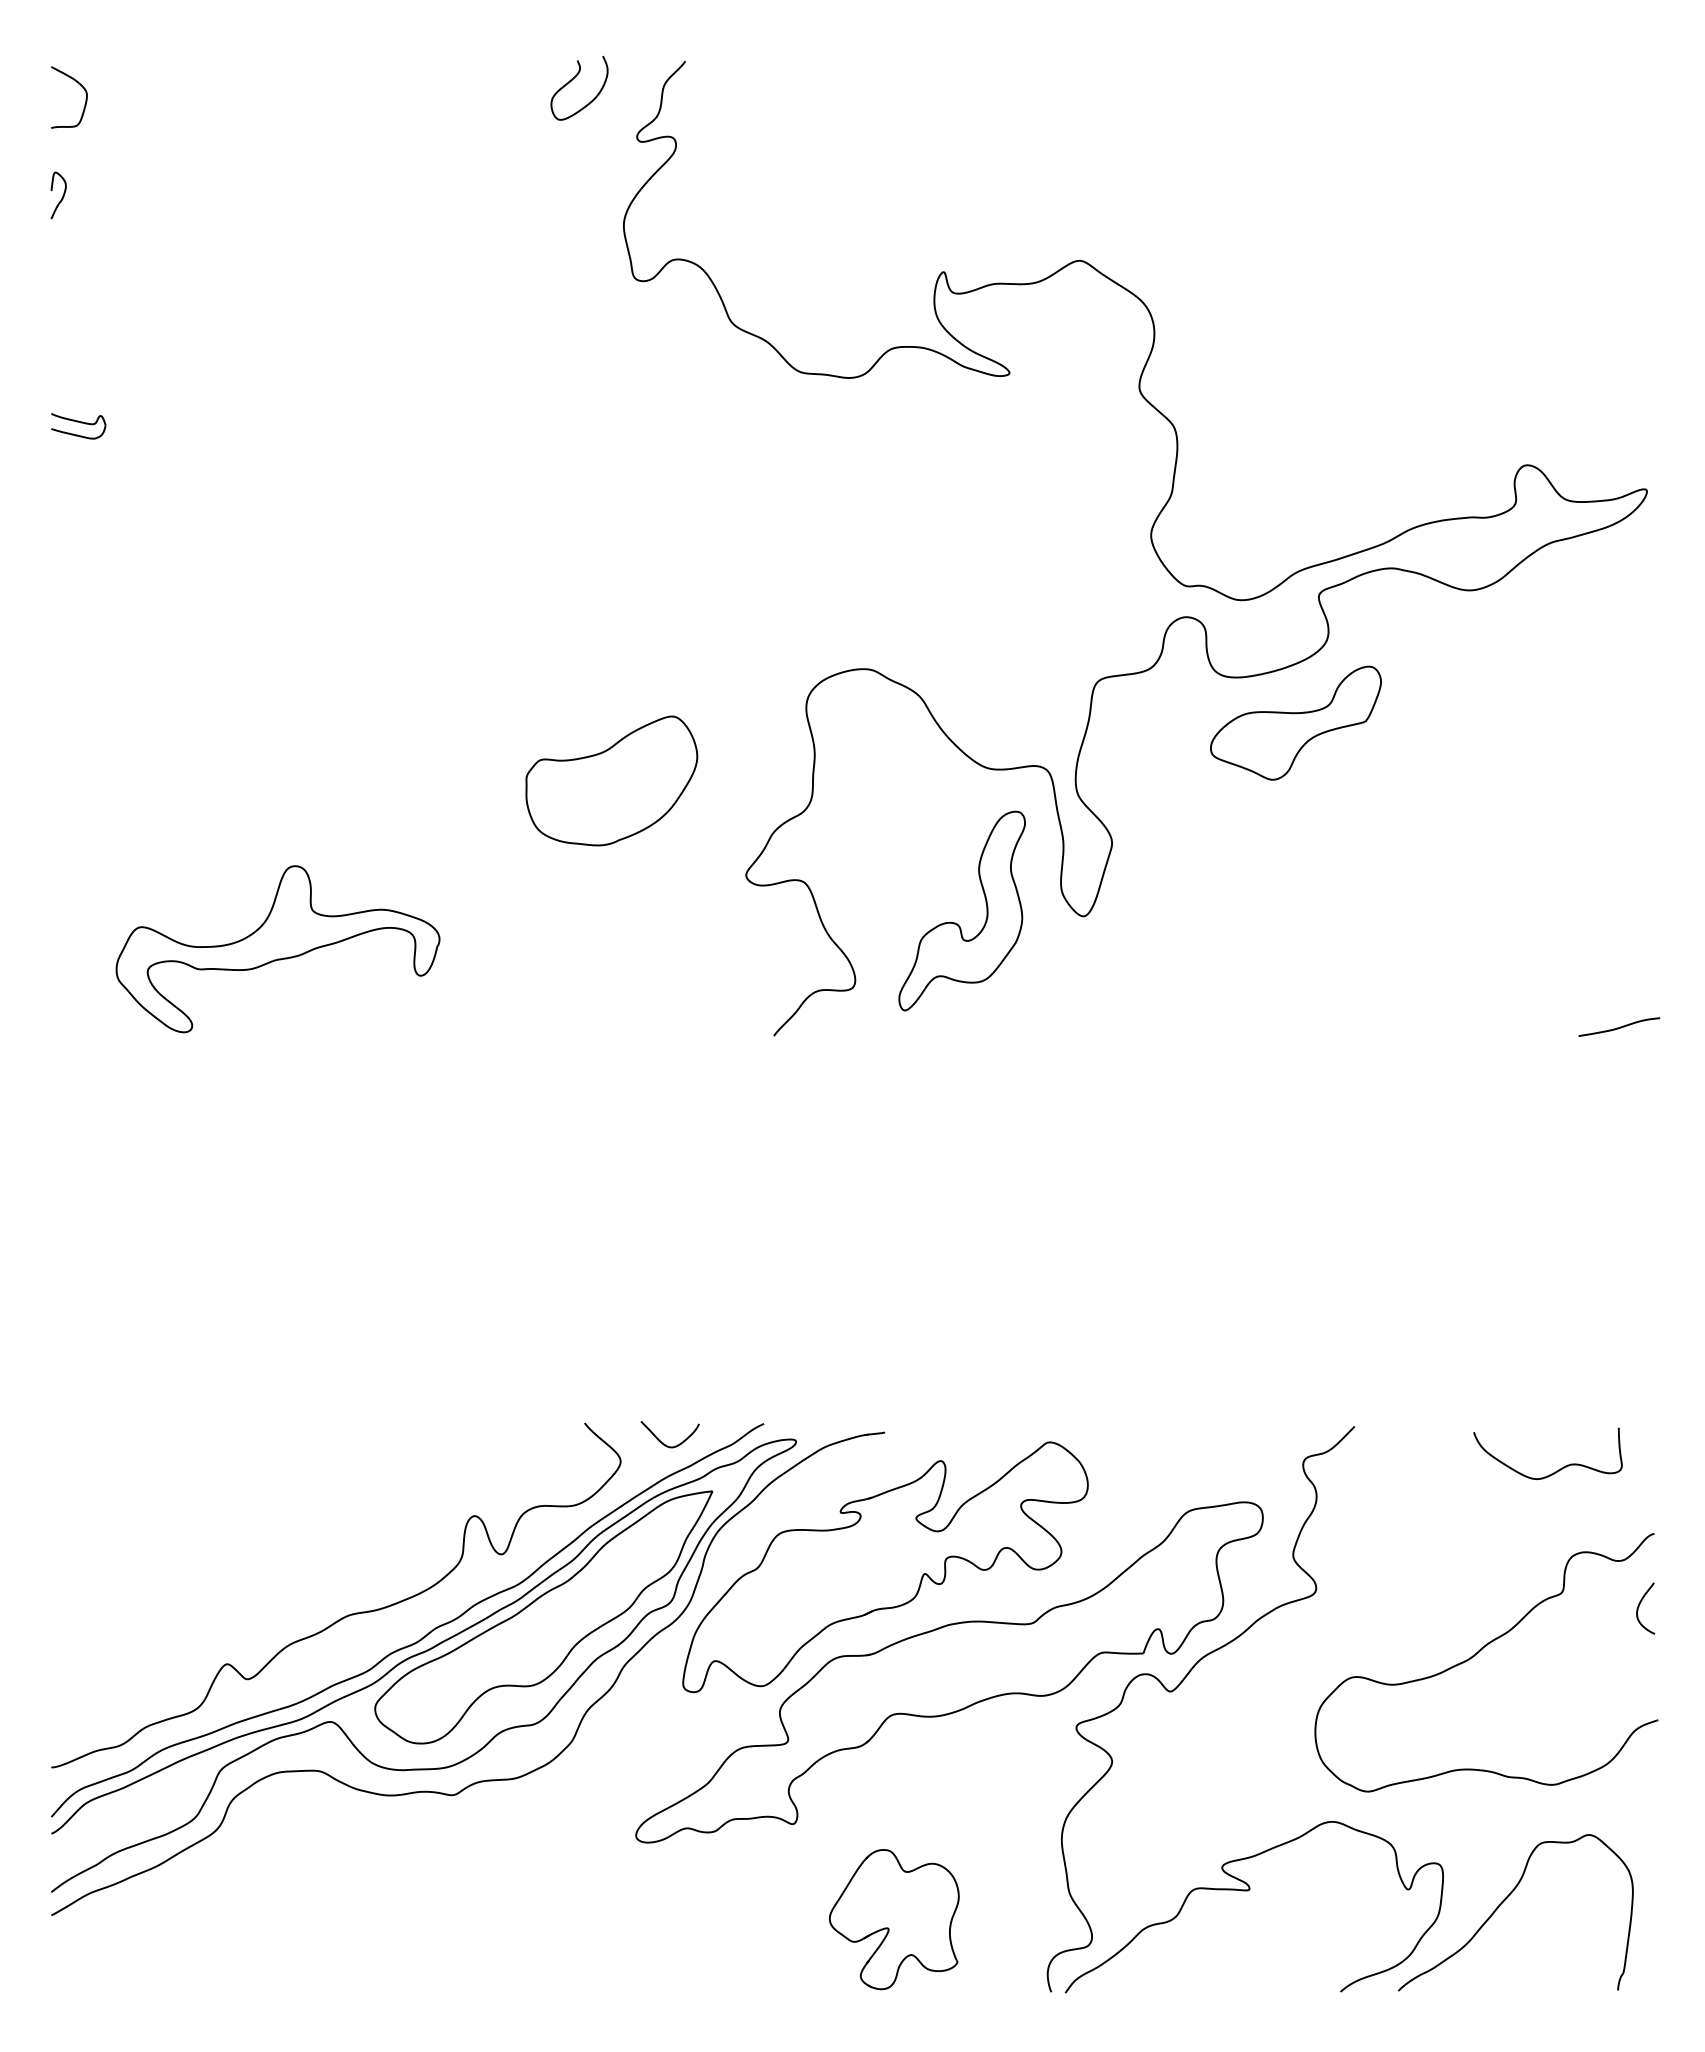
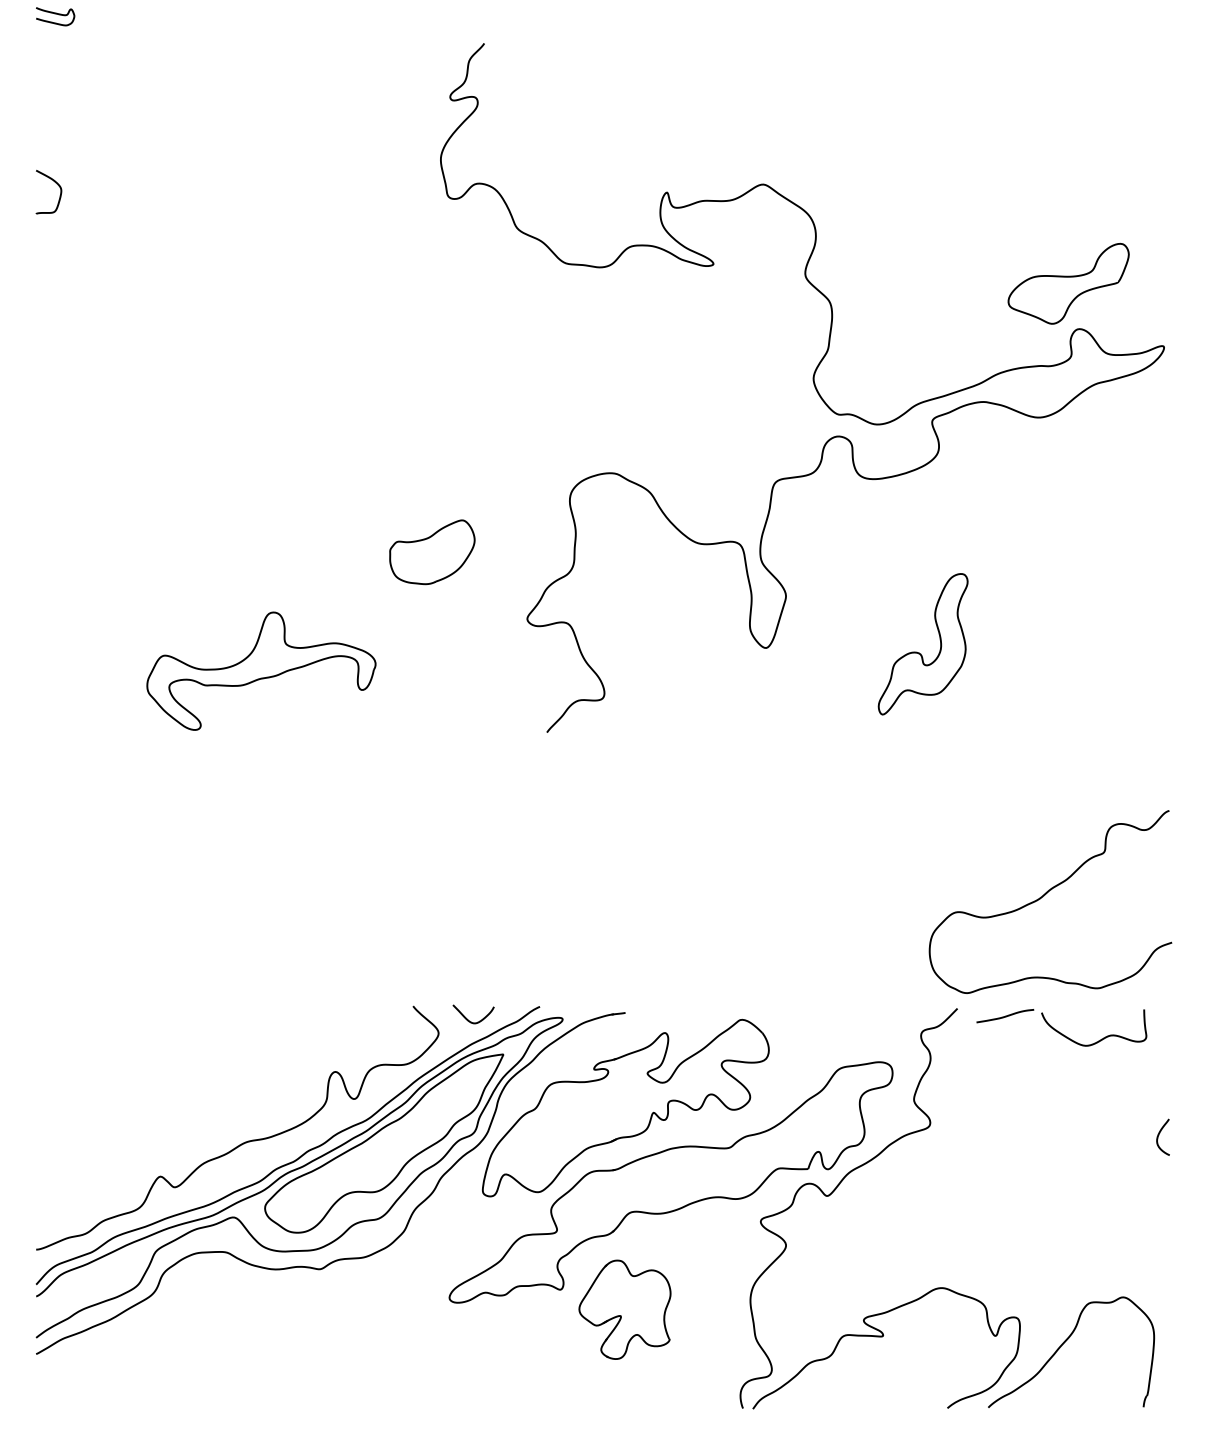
curve: (572, 80) -> (404, 57), removed
curve: (78, 84) -> (55, 182), moved
curve: (62, 195) -> (44, 138), removed
part: (78, 426) -> (55, 16), moved
part: (1295, 722) -> (1068, 283), moved
part: (611, 780) -> (432, 551), size x0.7
part: (955, 922) -> (918, 652), moved
part: (277, 949) -> (261, 671), moved
curve: (1620, 1026) -> (1006, 1015), moved
curve: (1478, 1653) -> (1045, 895), moved
part: (894, 1919) -> (625, 1309), moved

